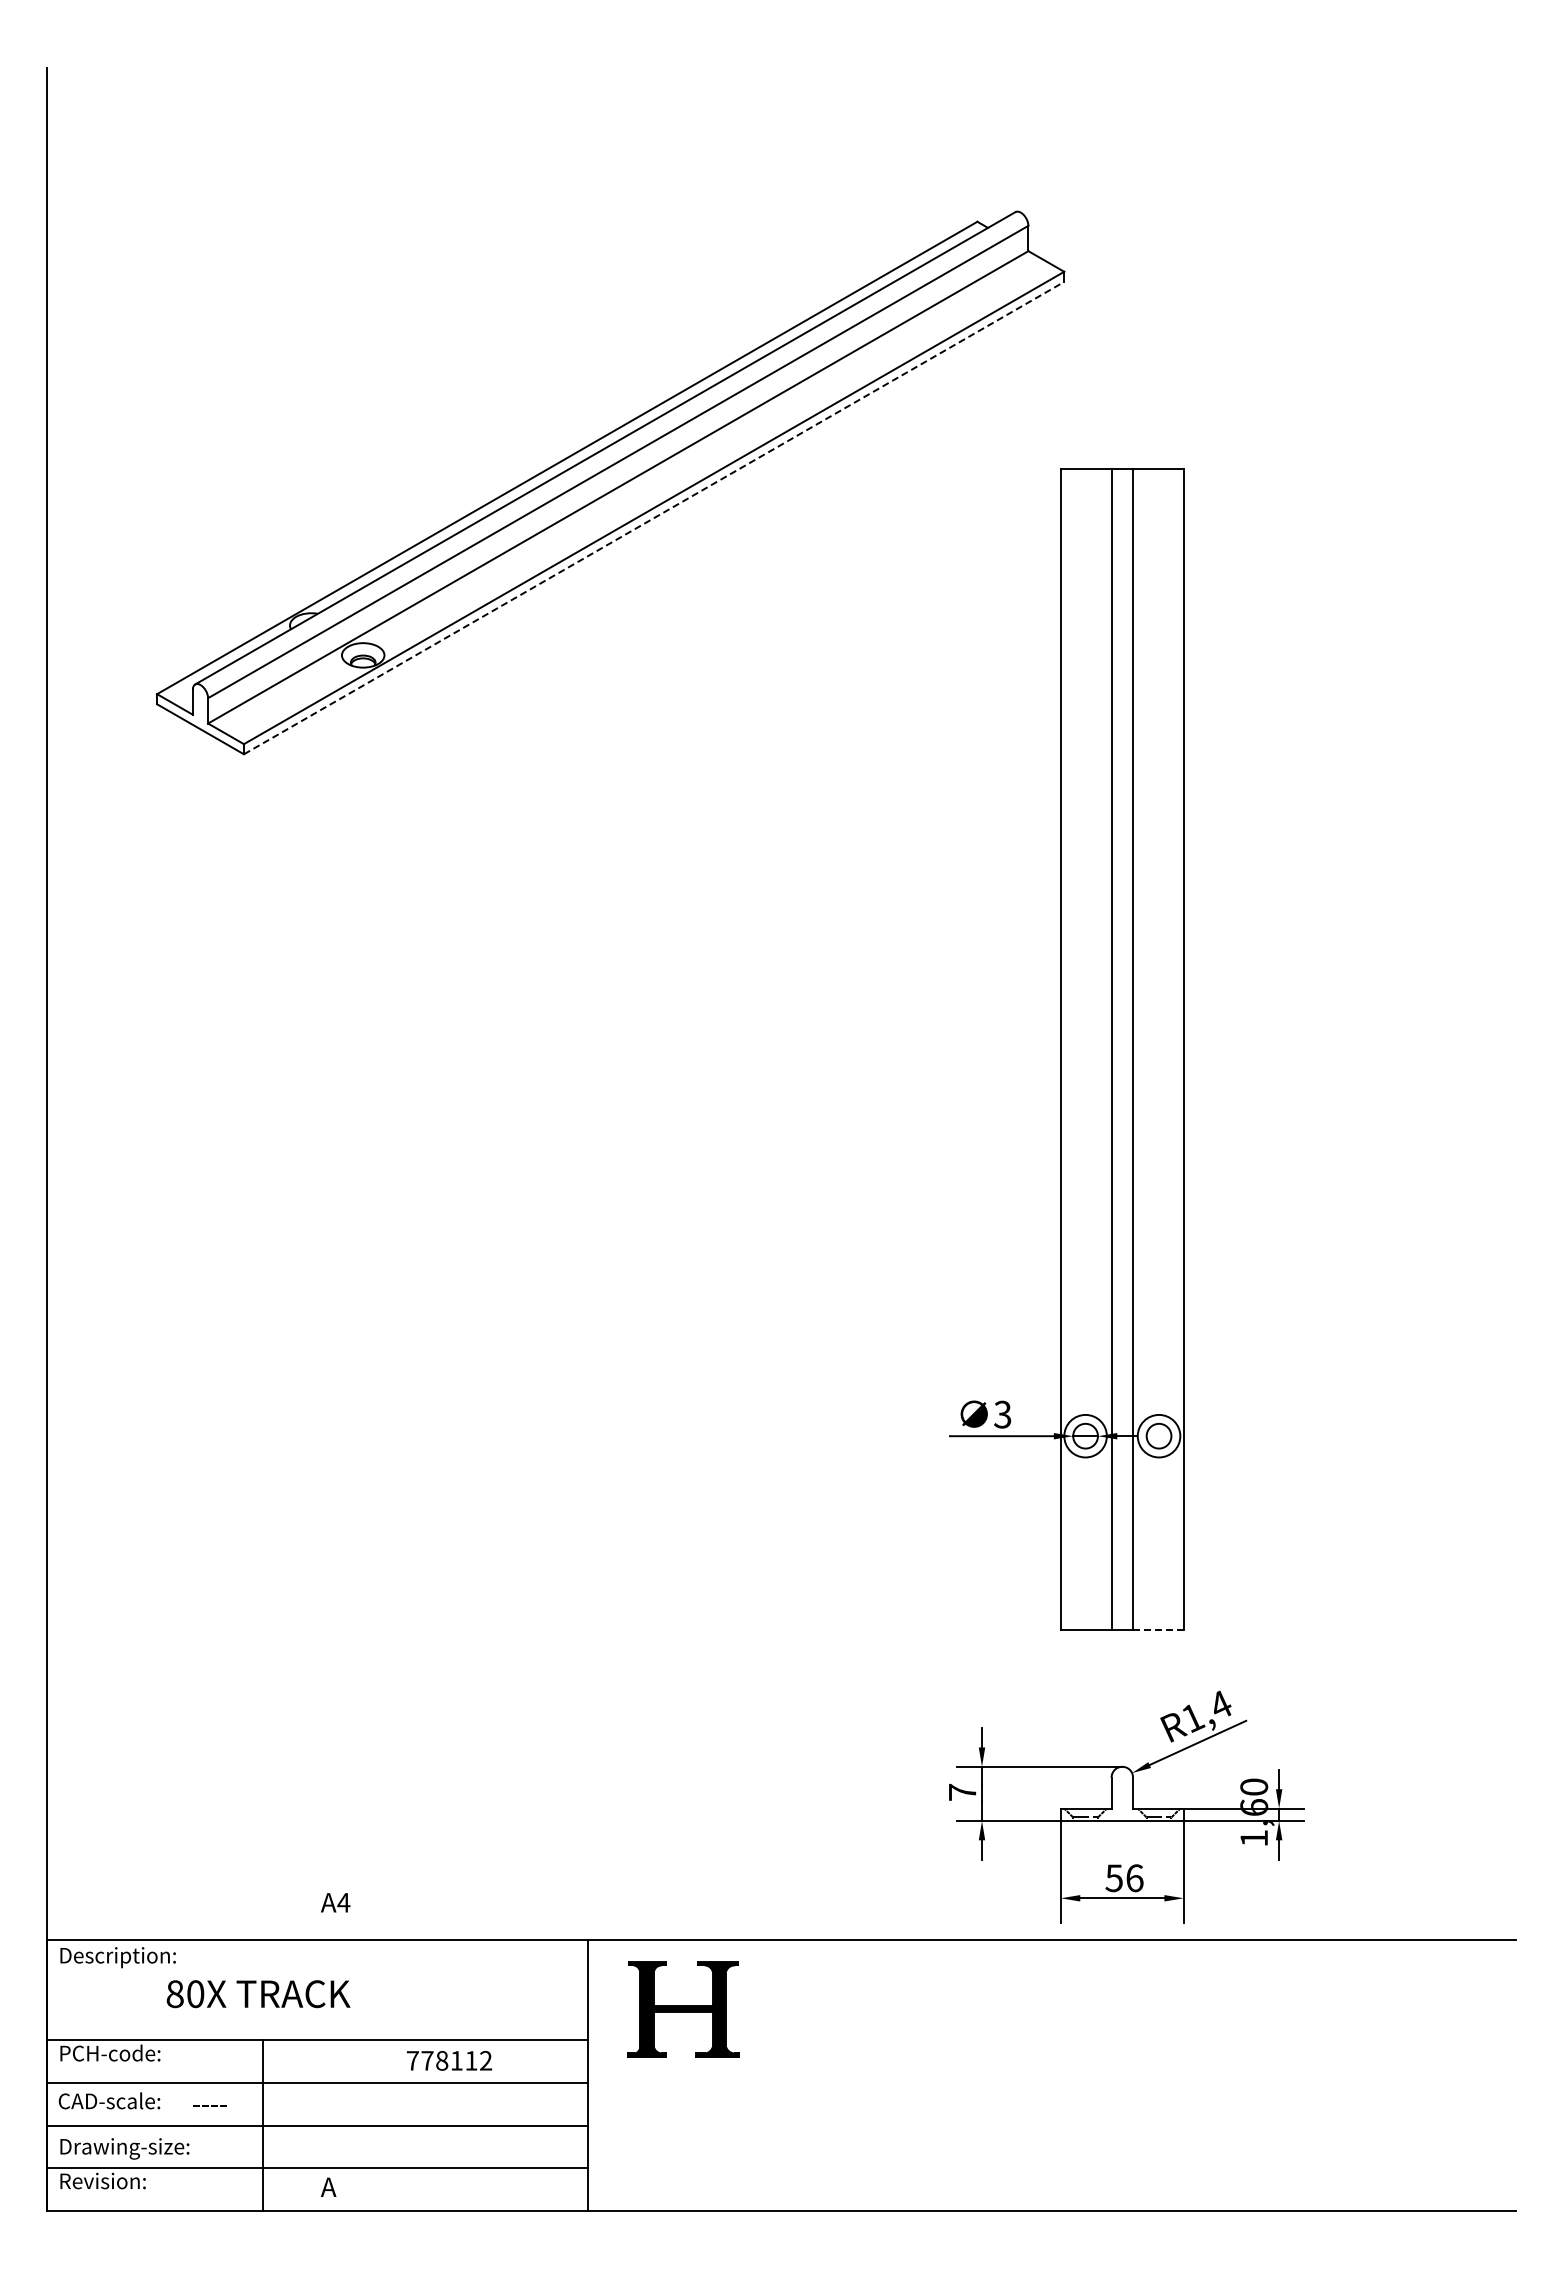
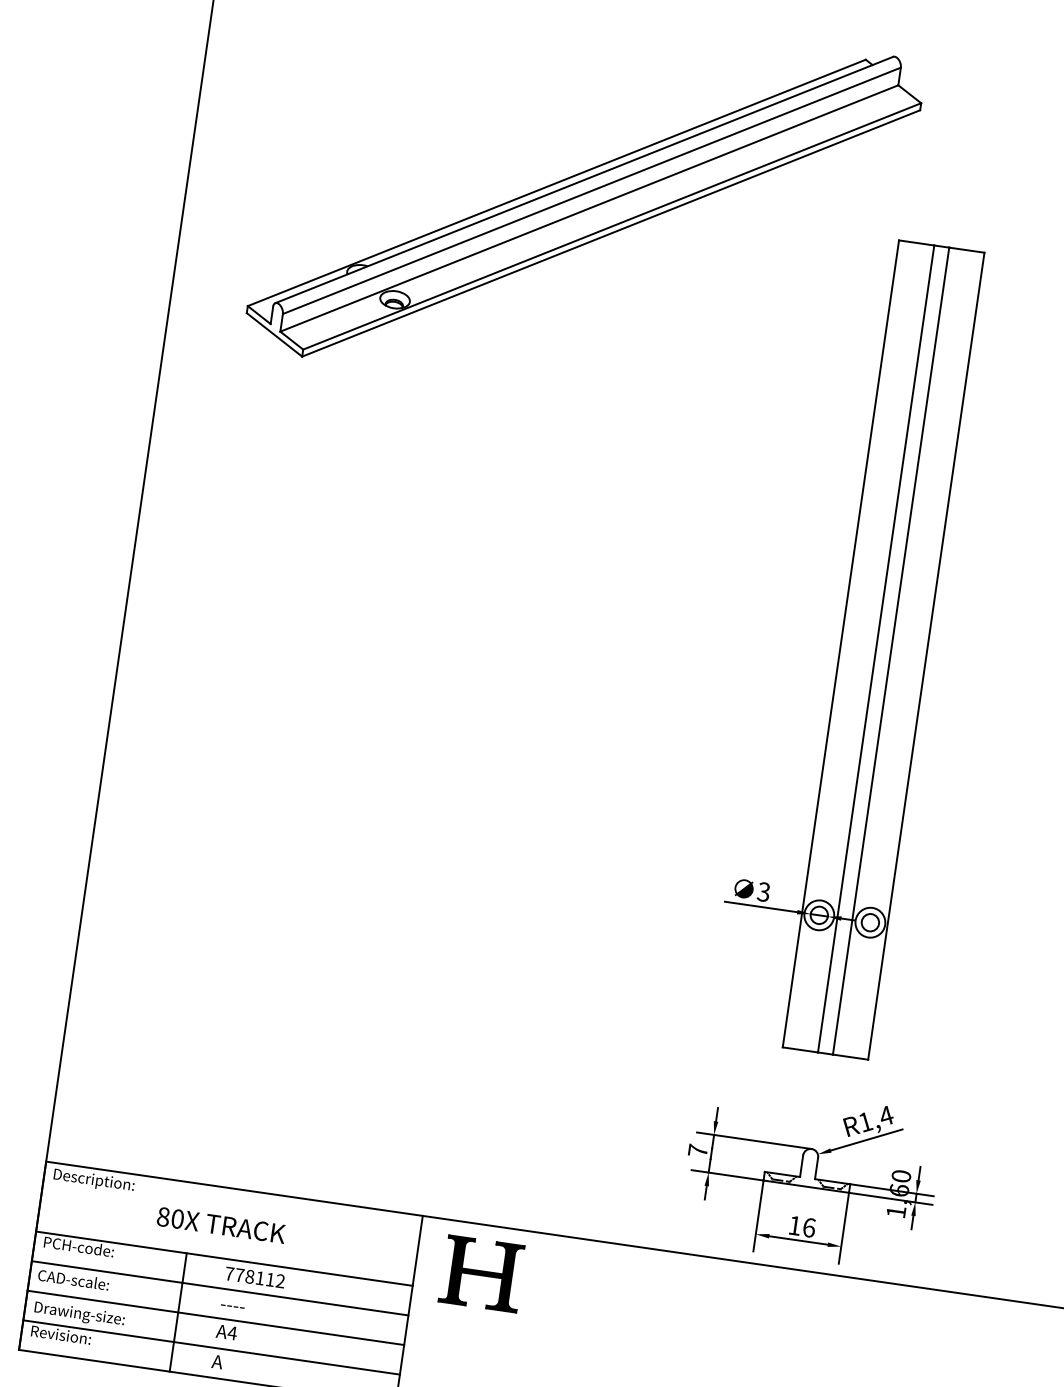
line: (654, 517) -> (611, 233), dashed -> solid
line: (1157, 1629) -> (849, 1057), dashed -> solid
text: (1113, 1878) -> (794, 1225), 56 -> 16
text: (335, 1902) -> (226, 1332), moved
text: (258, 1994) -> (221, 1225), moved
text: (449, 2060) -> (255, 1277), moved
text: (209, 2105) -> (232, 1306), moved

